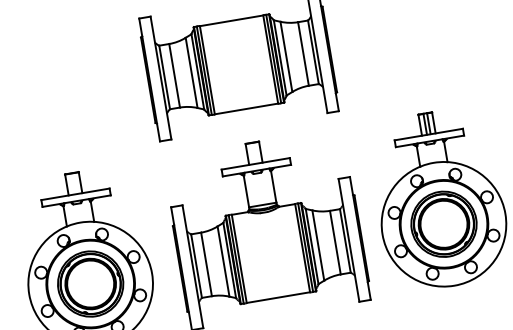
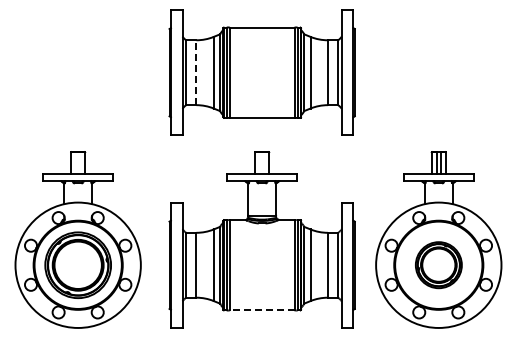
line: (174, 75) -> (196, 72), solid -> dashed
part: (443, 223) -> (438, 264), size x0.7
line: (277, 297) -> (261, 310), solid -> dashed

